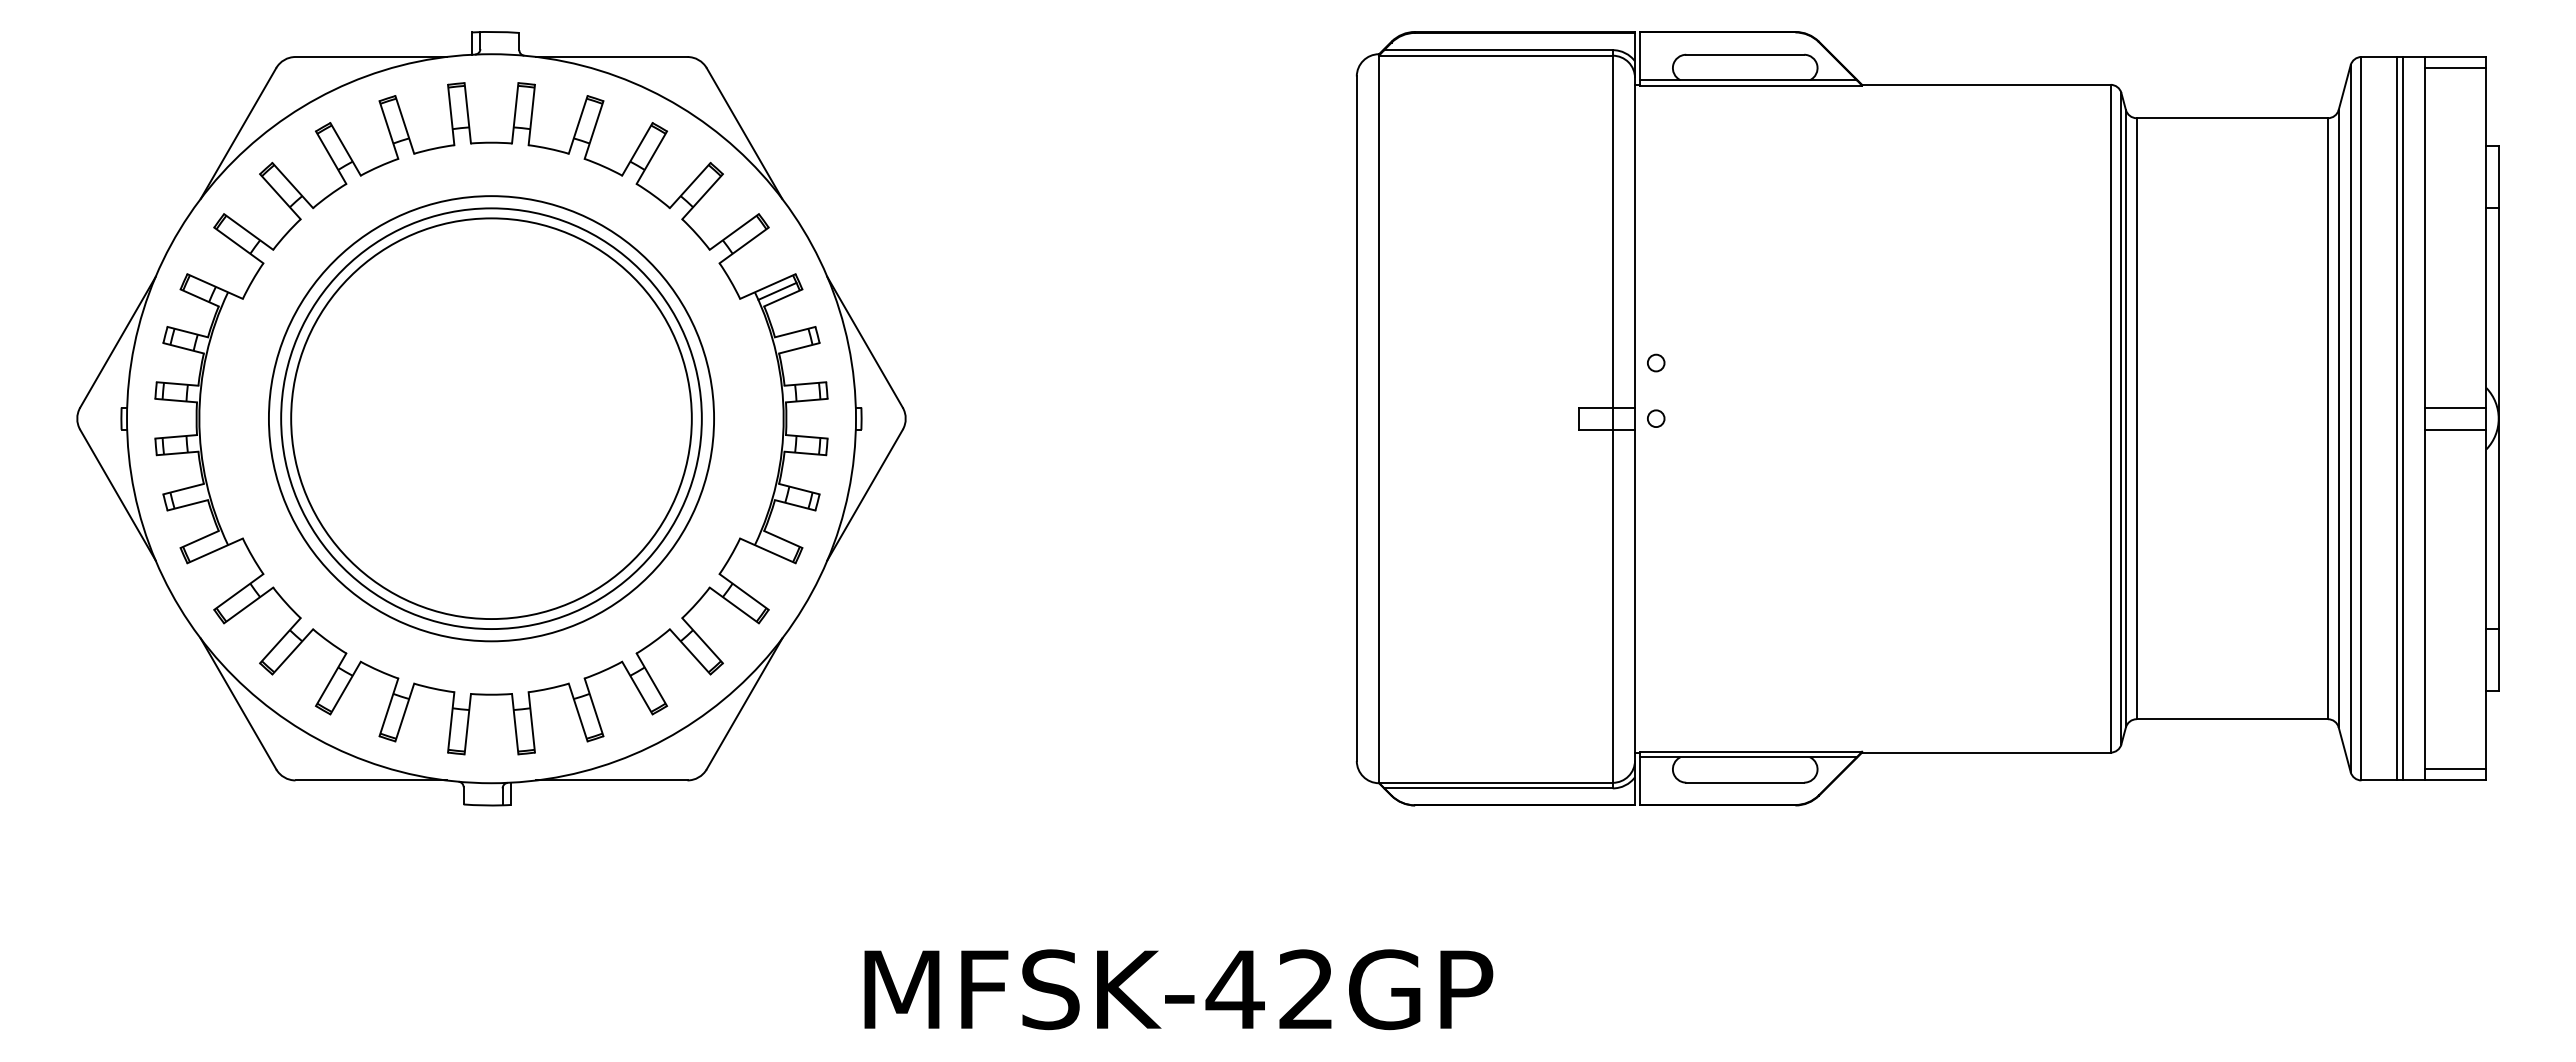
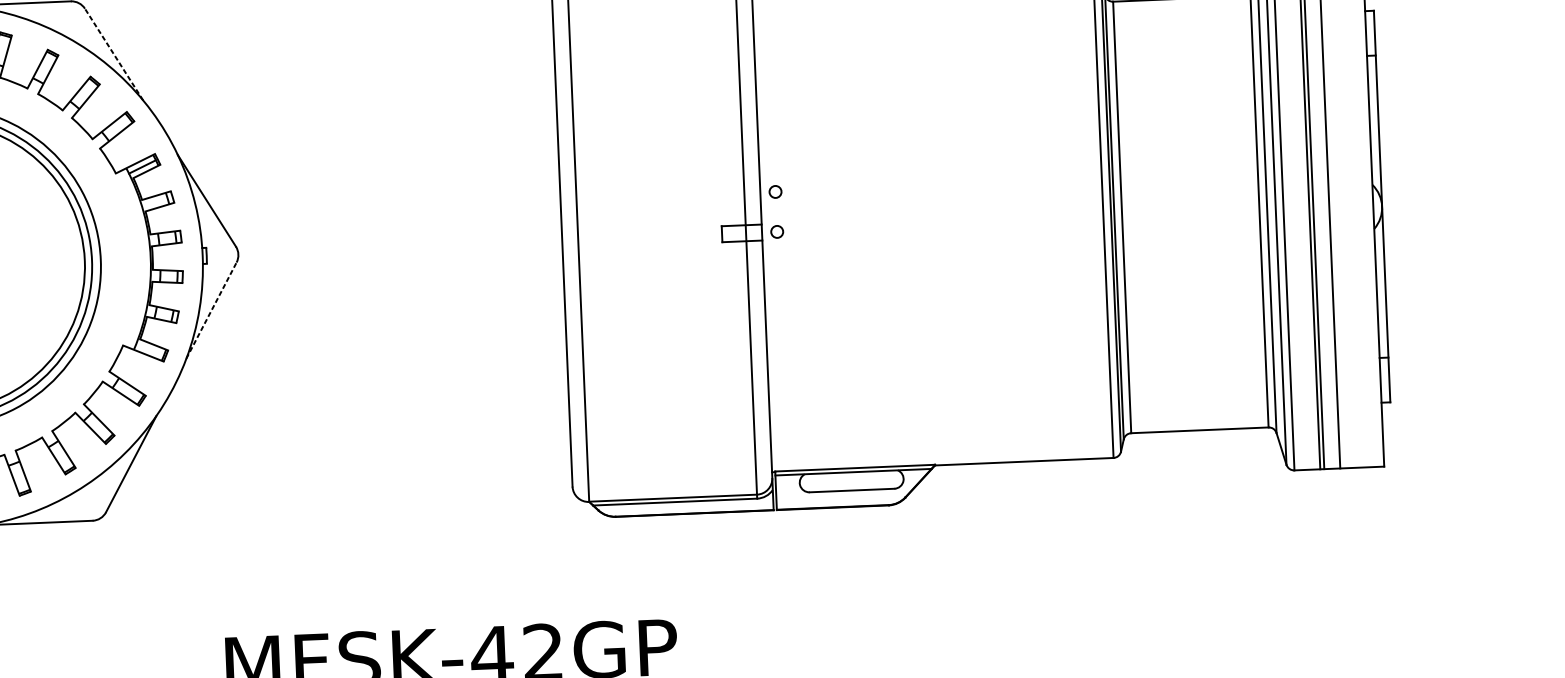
line: (744, 133) -> (114, 54), solid -> dashed
line: (2455, 407) -> (1350, 199), removed
line: (2455, 429) -> (1351, 215), removed
line: (865, 495) -> (211, 310), solid -> dashed
line: (2455, 769) -> (1361, 459), removed

